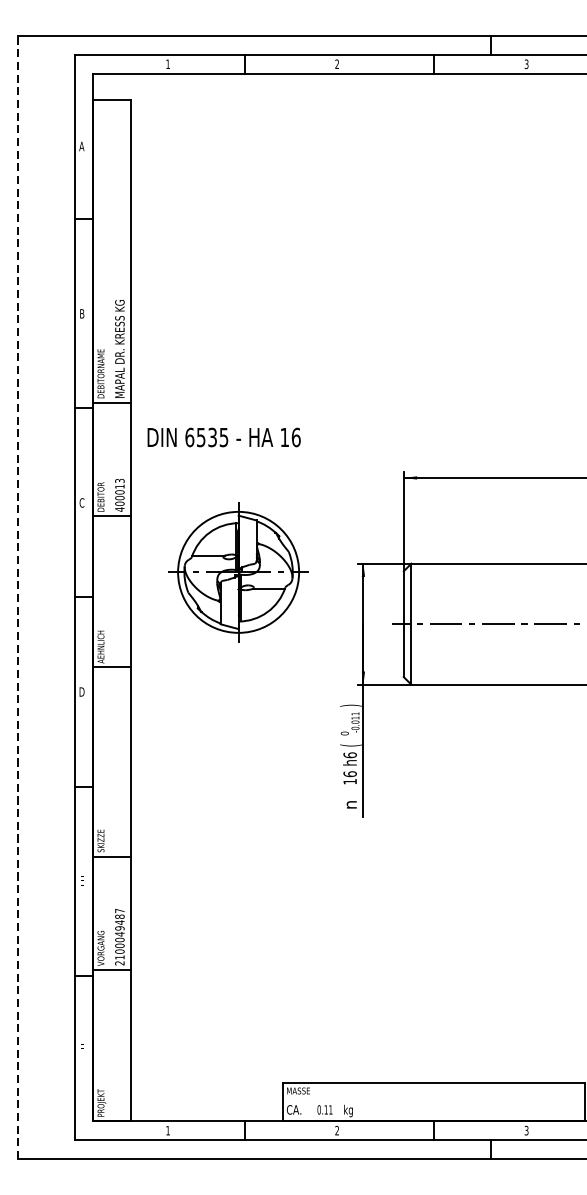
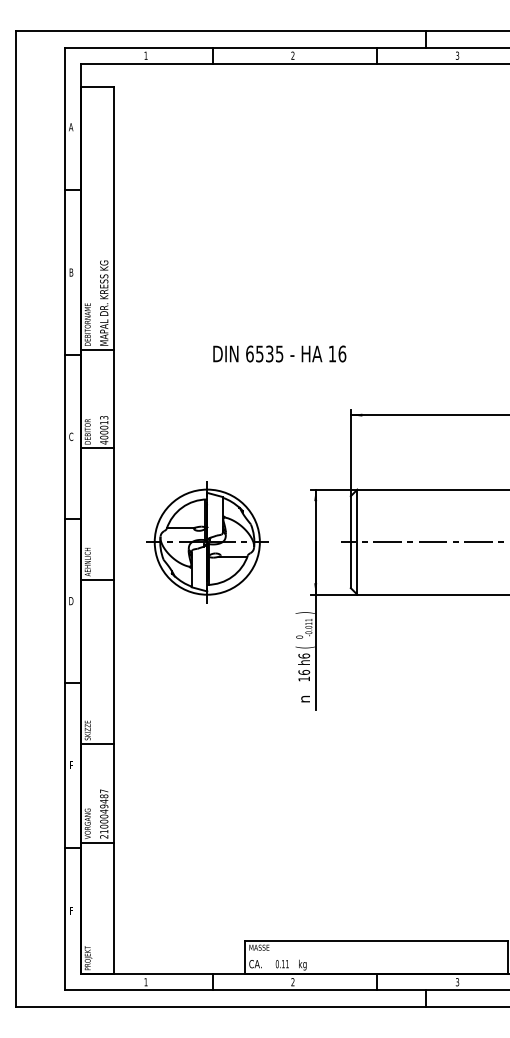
text: (223, 436) -> (279, 353), moved
part: (238, 572) -> (207, 542), moved
line: (17, 598) -> (15, 519), dashed -> solid

